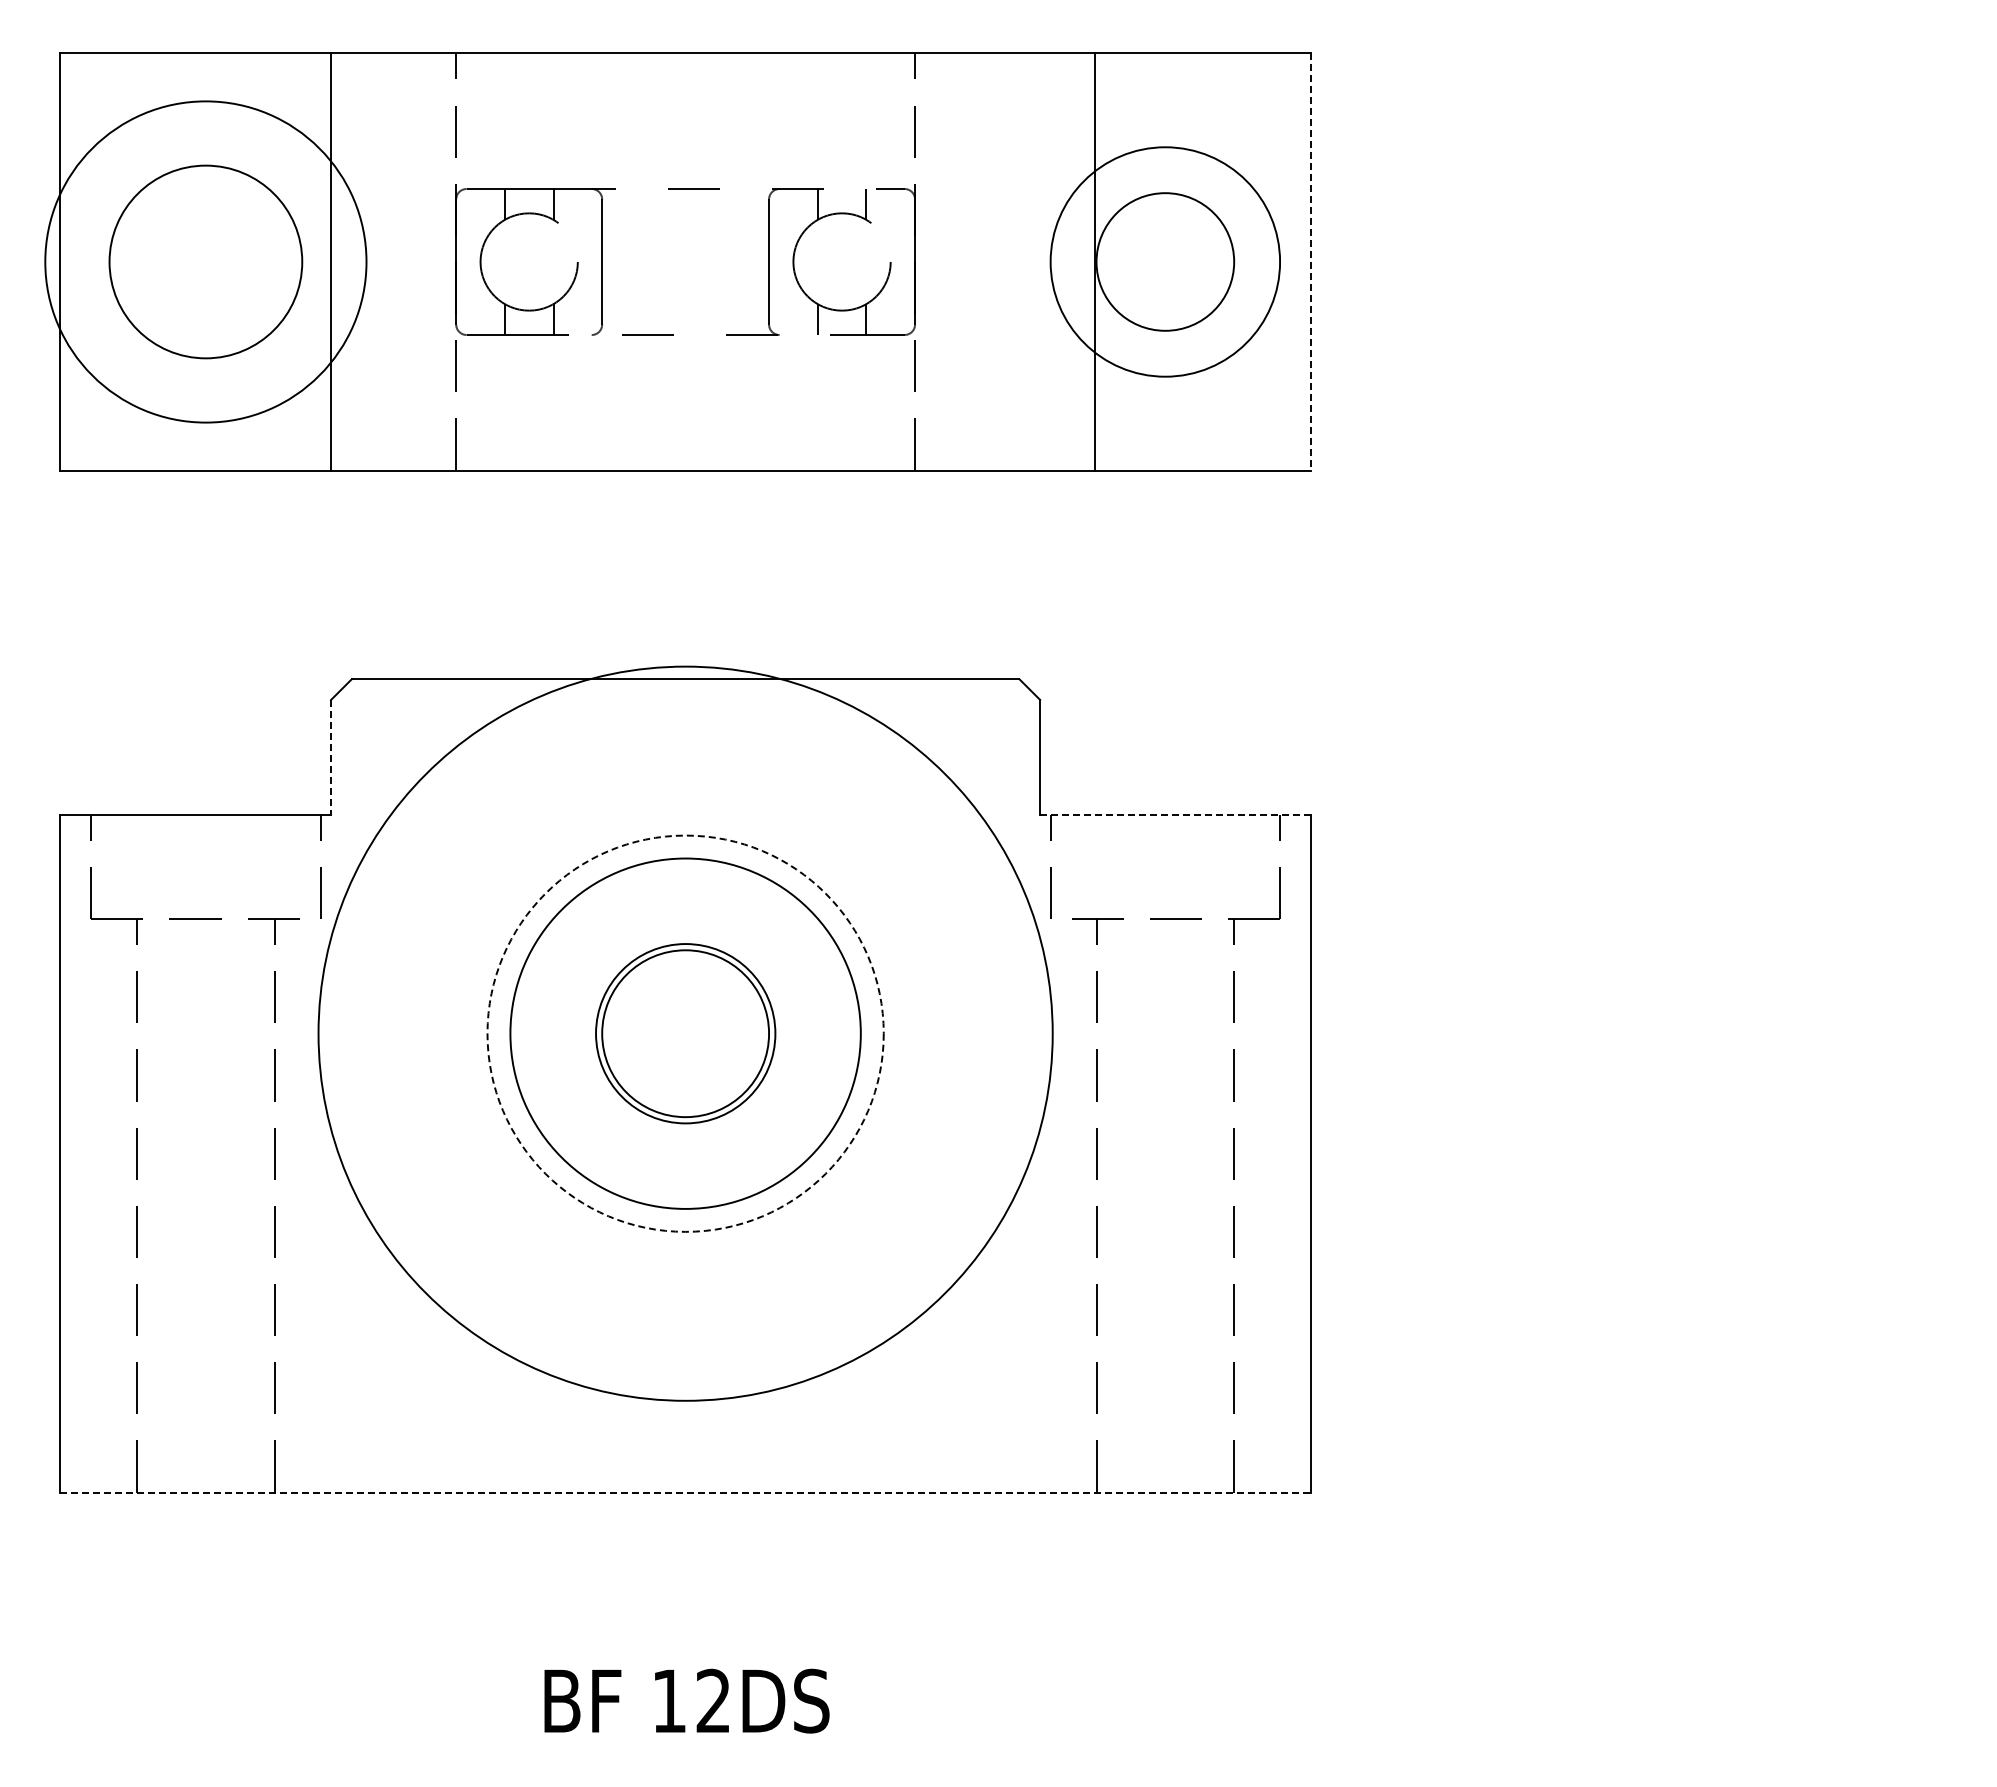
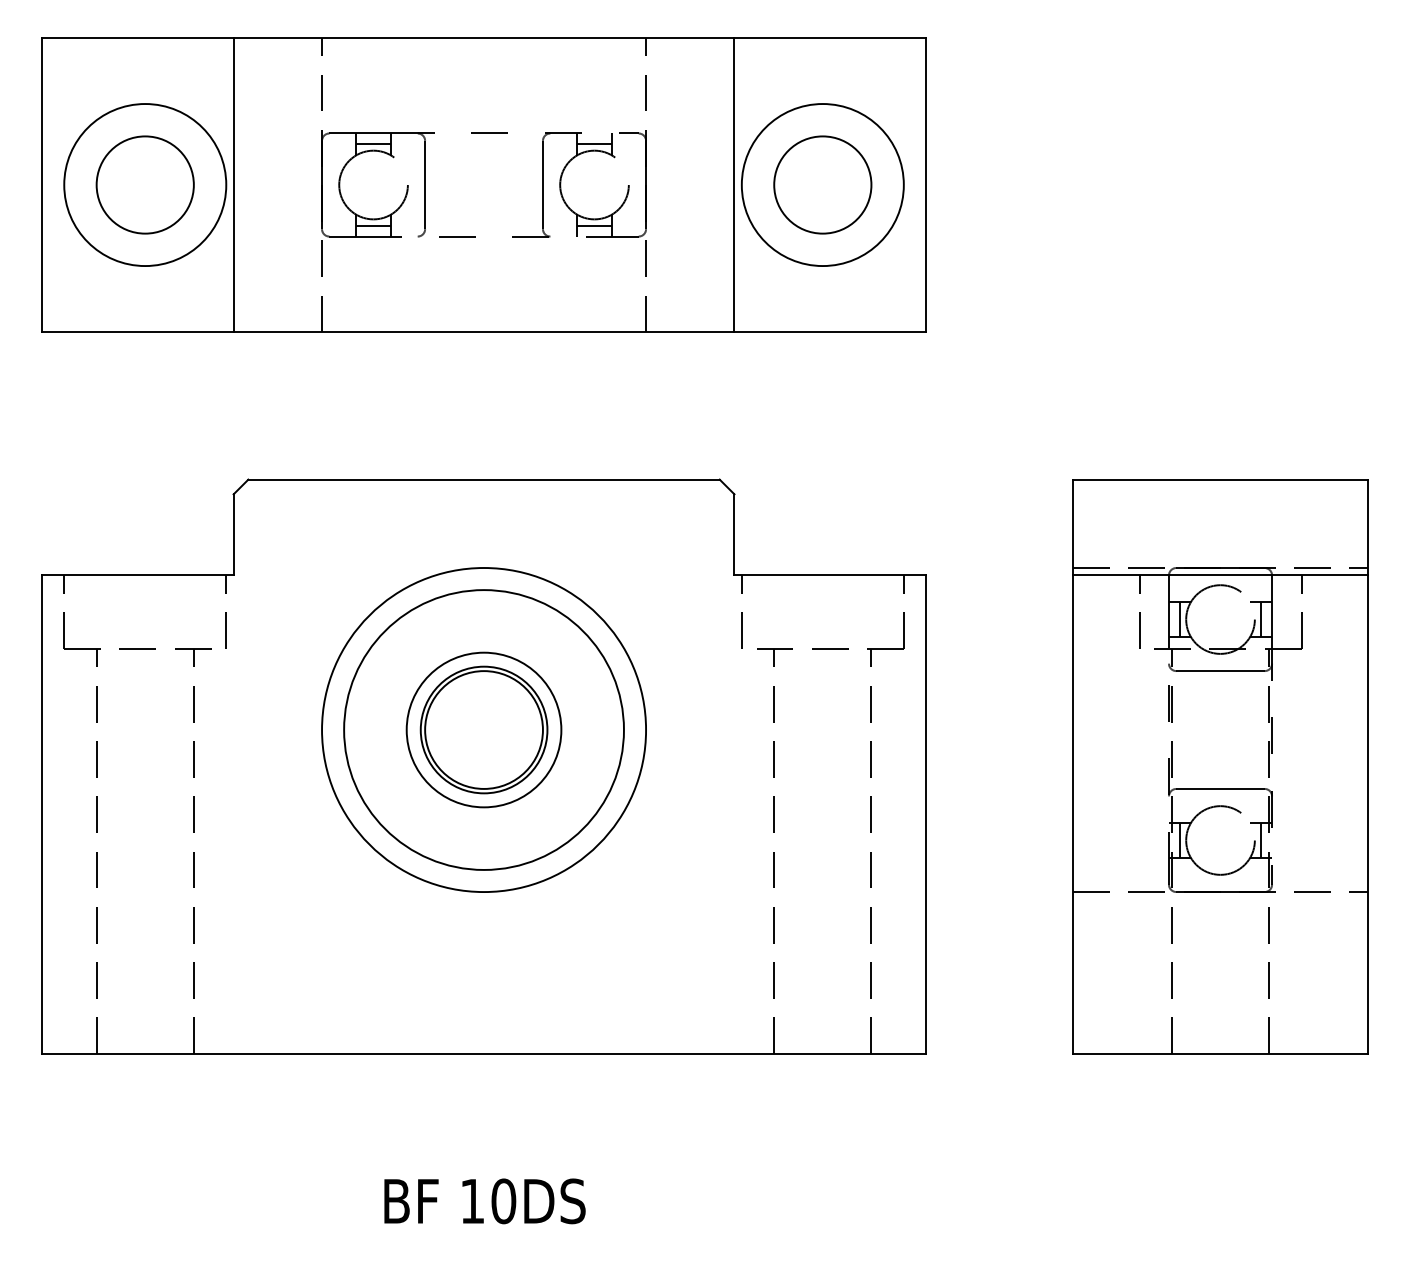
line: (528, 204) -> (373, 144), added
line: (841, 204) -> (594, 144), added
circle: (205, 261) -> (144, 184), size x0.71
circle: (205, 261) -> (144, 184), size x0.71
line: (1095, 261) -> (734, 184), moved
line: (1311, 262) -> (926, 185), dashed -> solid
line: (528, 319) -> (373, 225), added
line: (841, 319) -> (594, 225), added
line: (331, 757) -> (233, 534), dashed -> solid
line: (1175, 814) -> (829, 575), dashed -> solid
circle: (685, 1033) -> (483, 729), dashed -> solid
circle: (685, 1033) -> (483, 729), size x0.62
circle: (685, 1033) -> (483, 729), size x0.62
part: (1728, 1085) -> (1220, 766), added
line: (685, 1492) -> (483, 1054), dashed -> solid
text: (713, 1700) -> (503, 1200), 12DS -> 10DS

